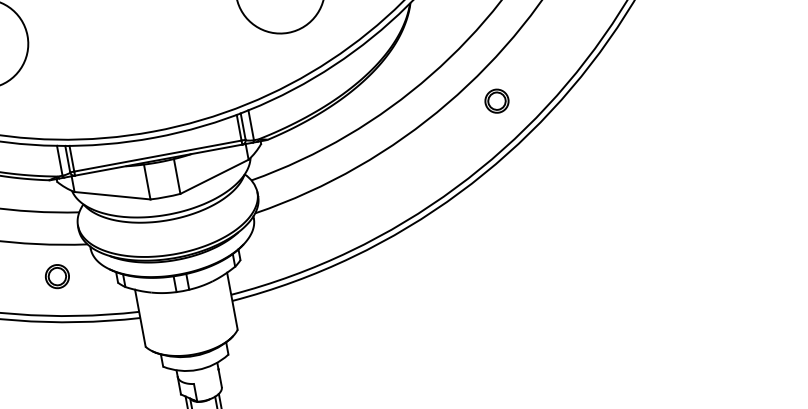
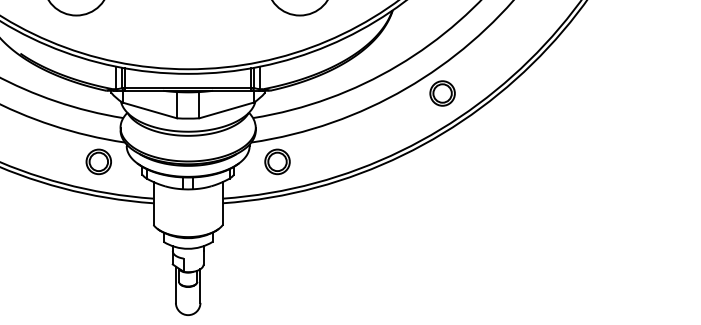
part: (496, 101) -> (442, 93), size x1.43
part: (294, 232) -> (277, 161), added
part: (57, 276) -> (98, 161), size x1.43

